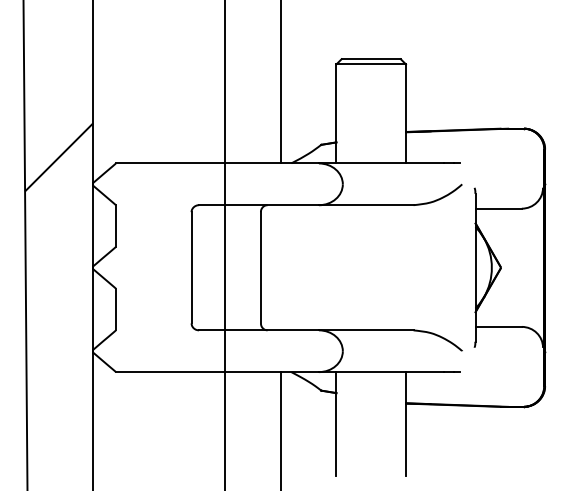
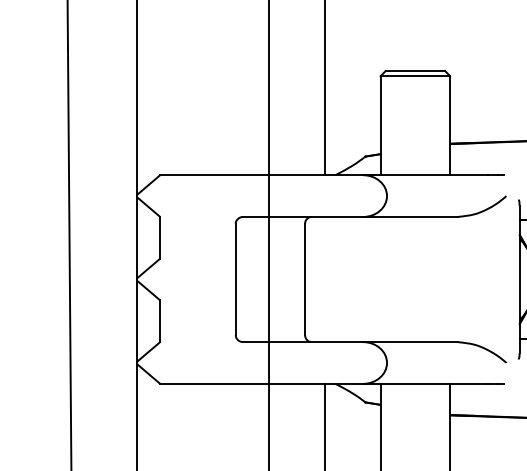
hatch: (59, 157) -> (103, 169), removed

